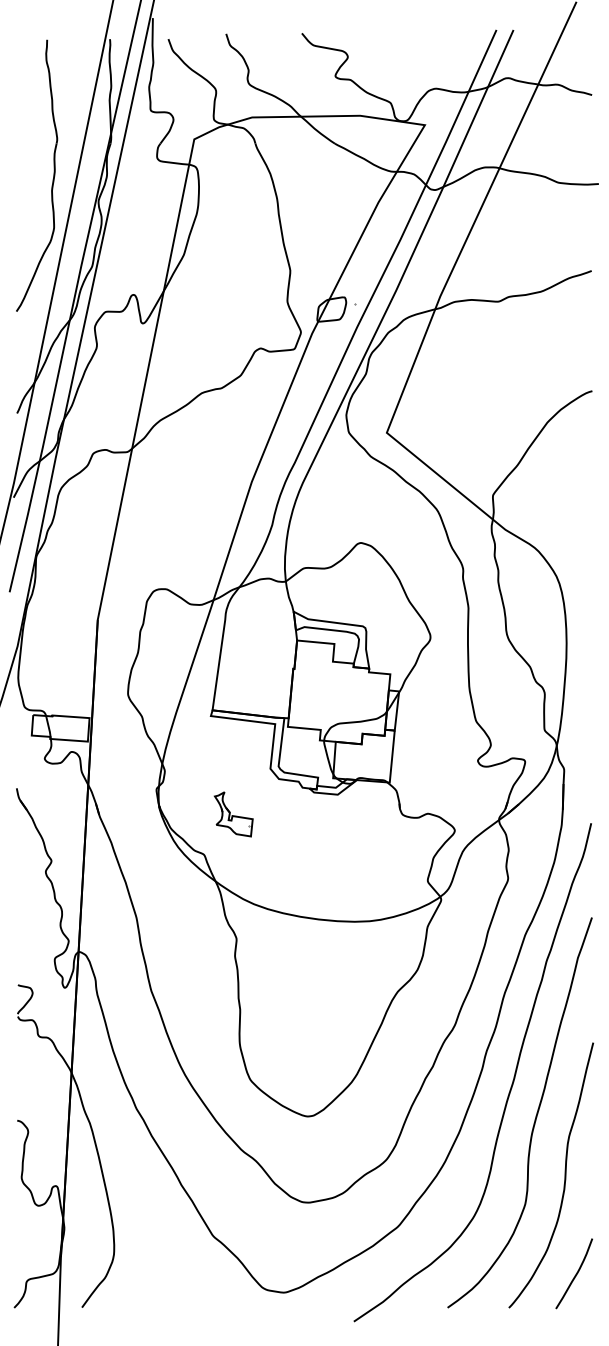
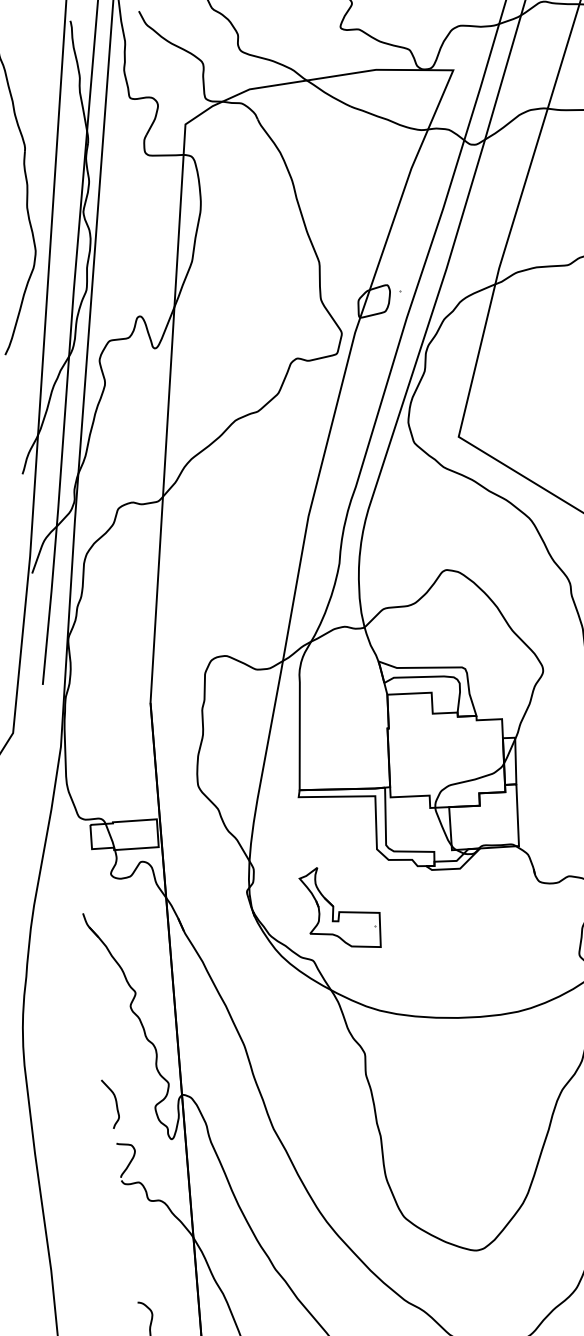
part: (233, 814) -> (341, 908), size x1.67
curve: (21, 949) -> (114, 1101), added

